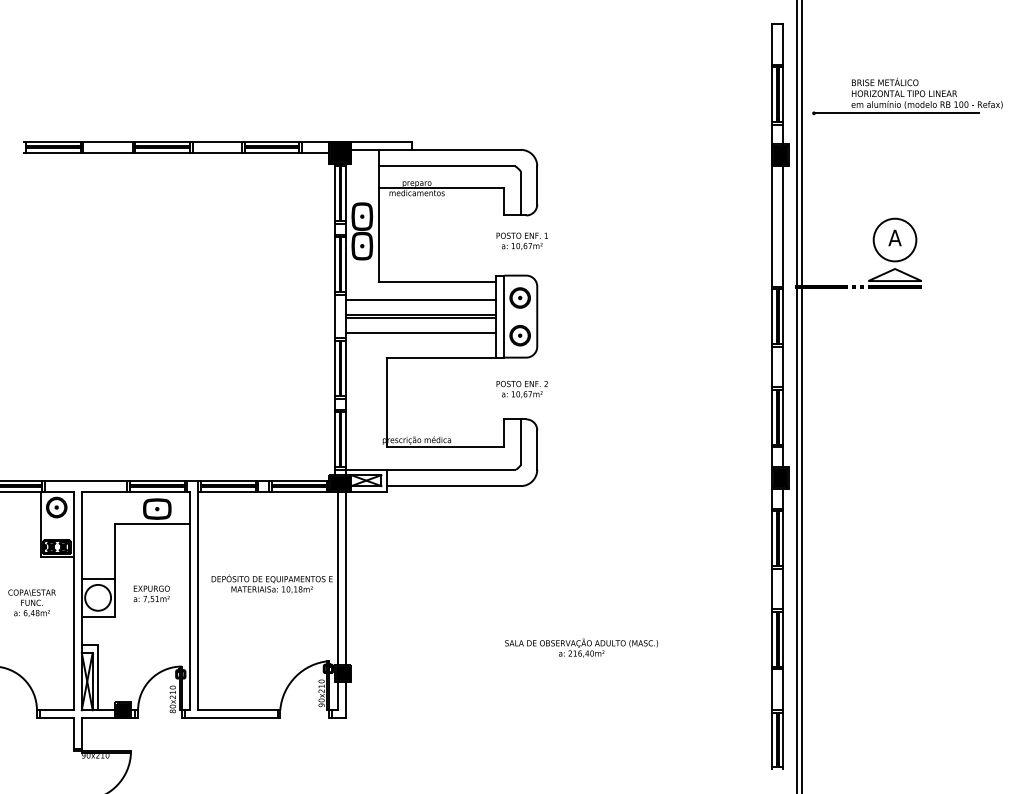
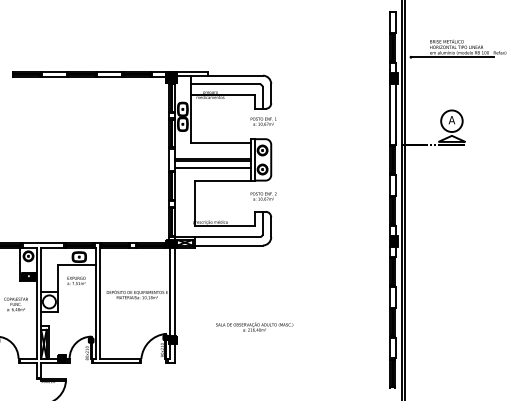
line: (420, 299) -> (212, 151), removed
text: (151, 593) -> (76, 280), moved
text: (581, 646) -> (254, 326), moved

